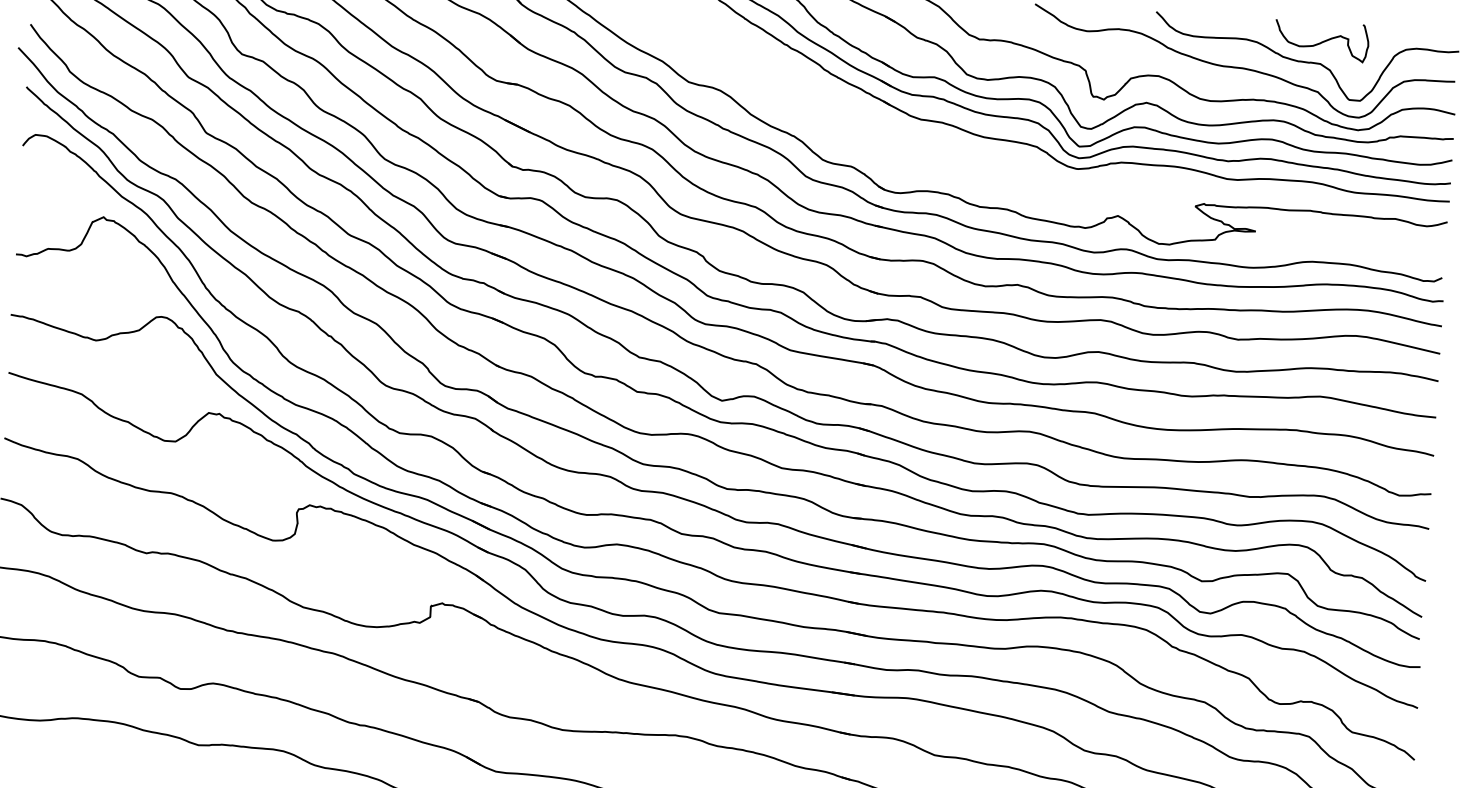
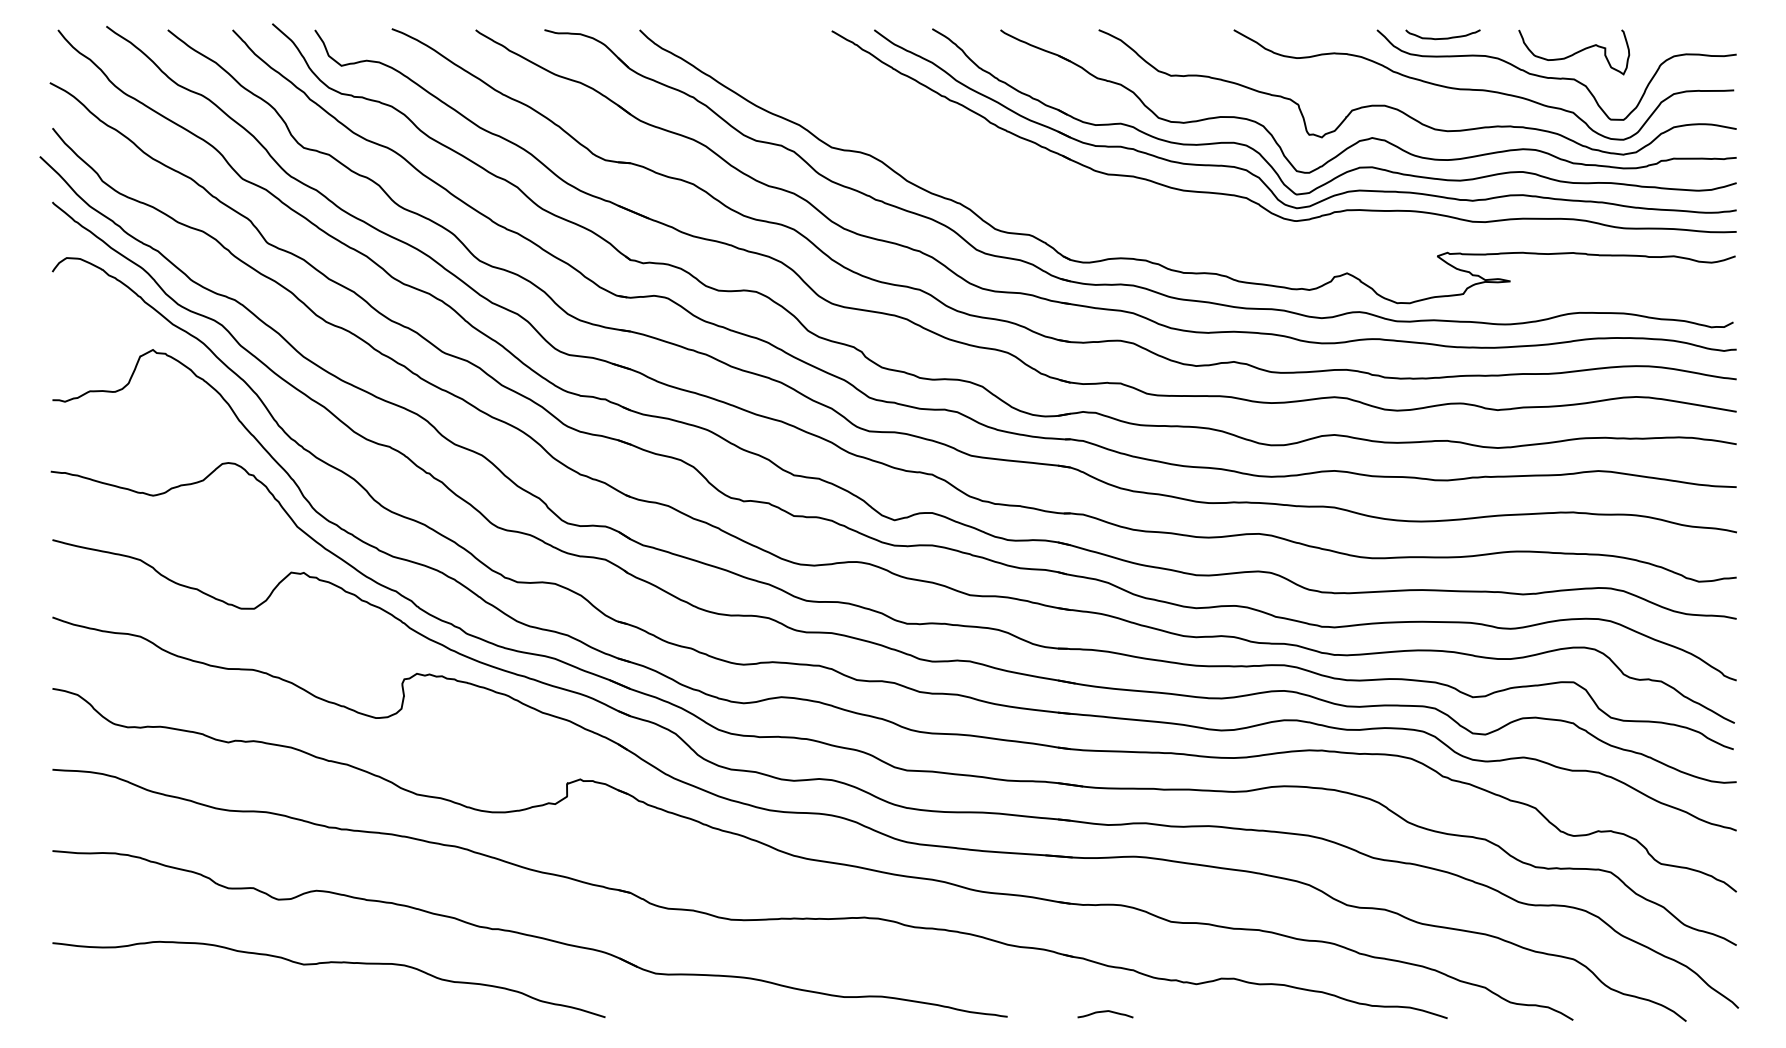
curve: (1212, 21) -> (1443, 37), added

